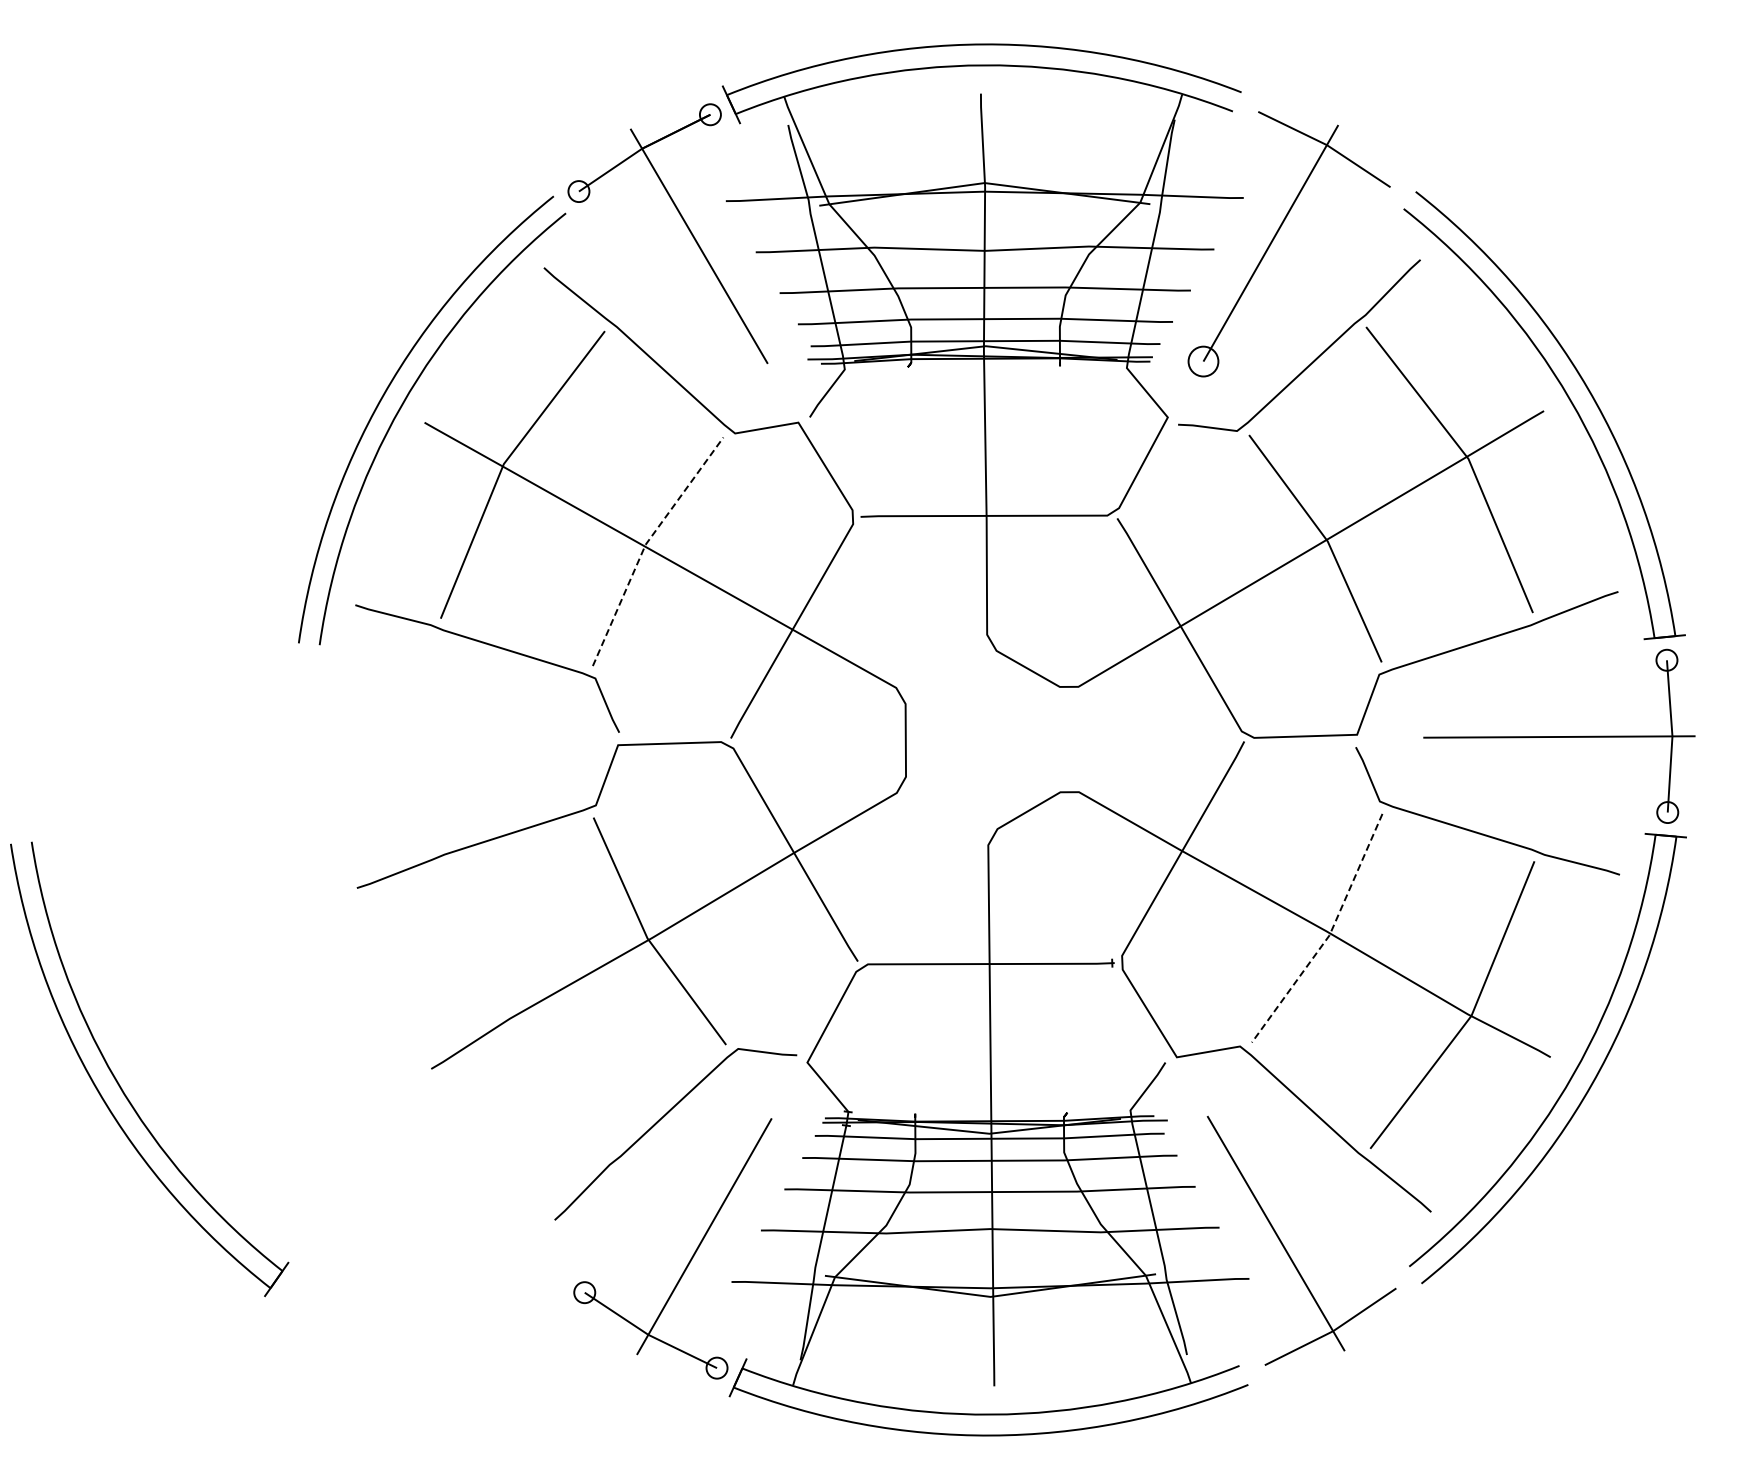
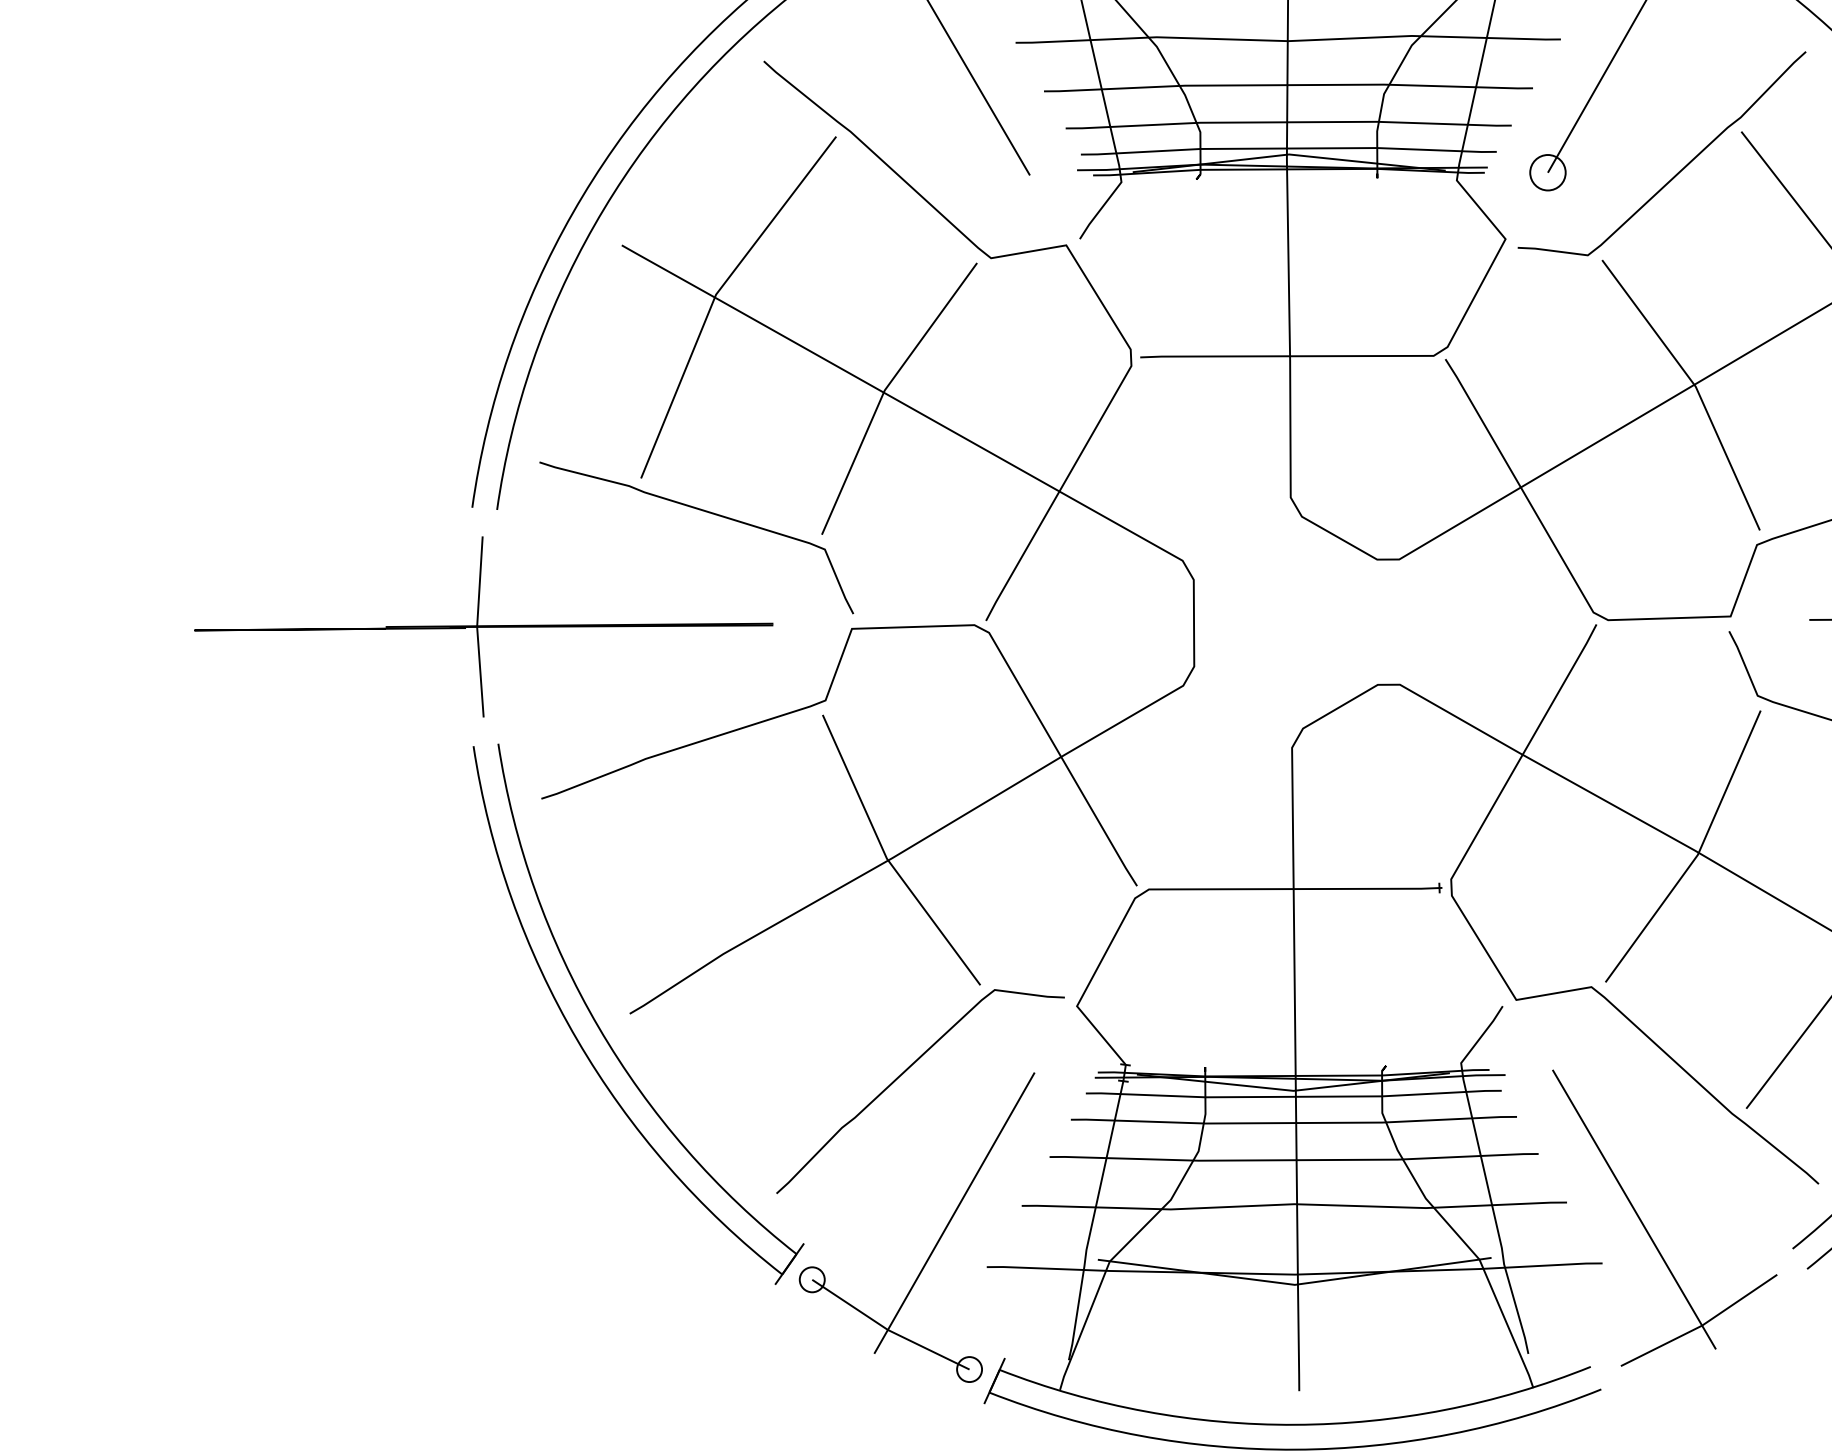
line: (645, 544) -> (884, 390), dashed -> solid
part: (308, 743) -> (483, 626), added
line: (1329, 935) -> (1697, 855), dashed -> solid
part: (122, 1088) -> (606, 1037), moved

